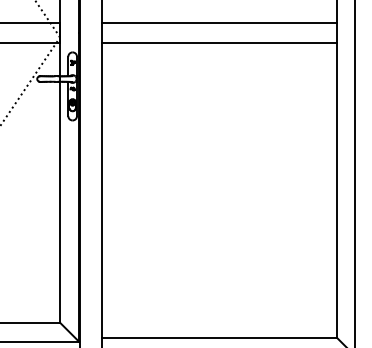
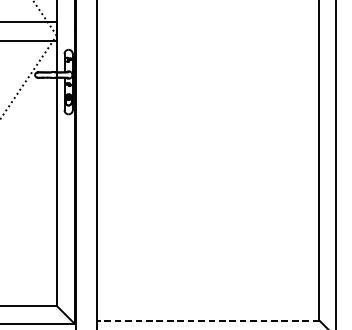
line: (219, 22) -> (207, 21), removed
line: (219, 43) -> (207, 41), removed
line: (219, 338) -> (207, 320), solid -> dashed

